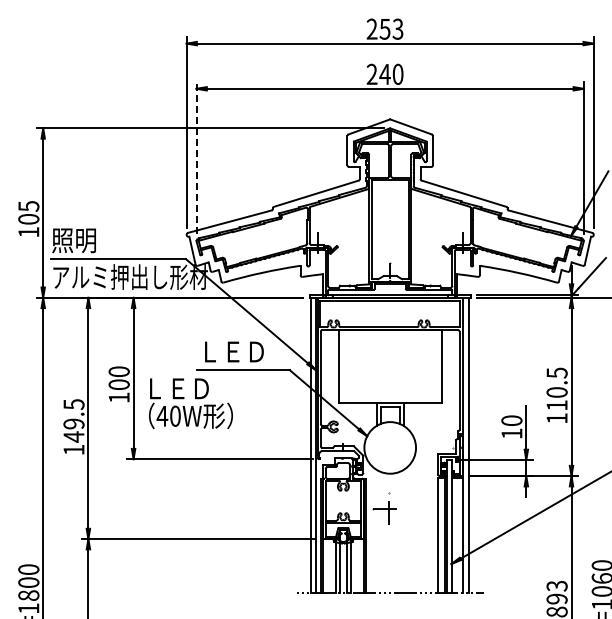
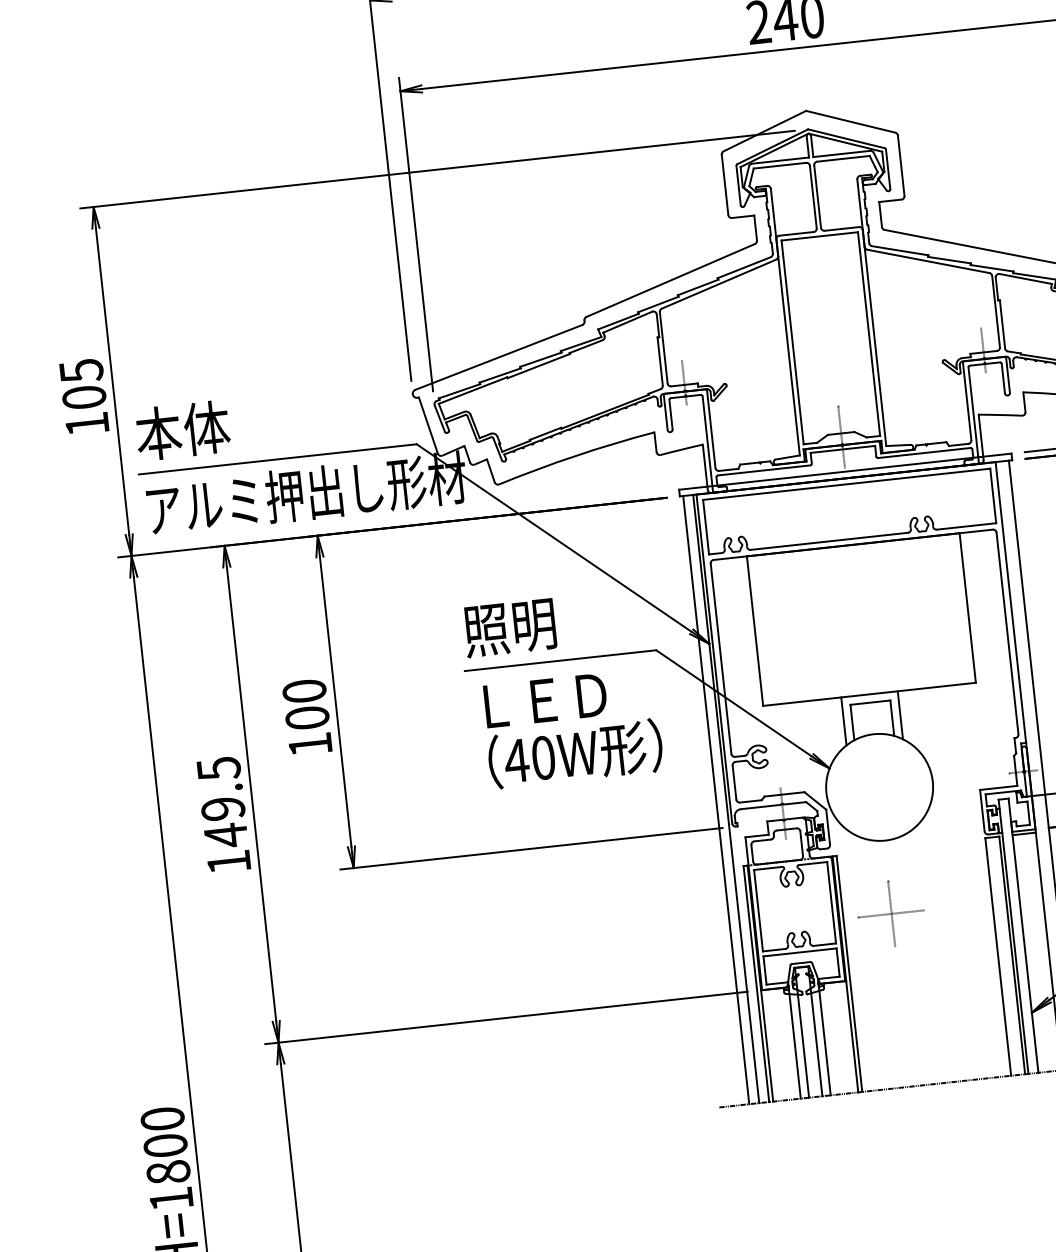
line: (196, 157) -> (415, 232), dashed -> solid
text: (74, 240) -> (183, 430), 照明 -> 本体
text: (231, 351) -> (531, 624), ＬＥＤ -> 照明
text: (190, 403) -> (571, 728), moved

